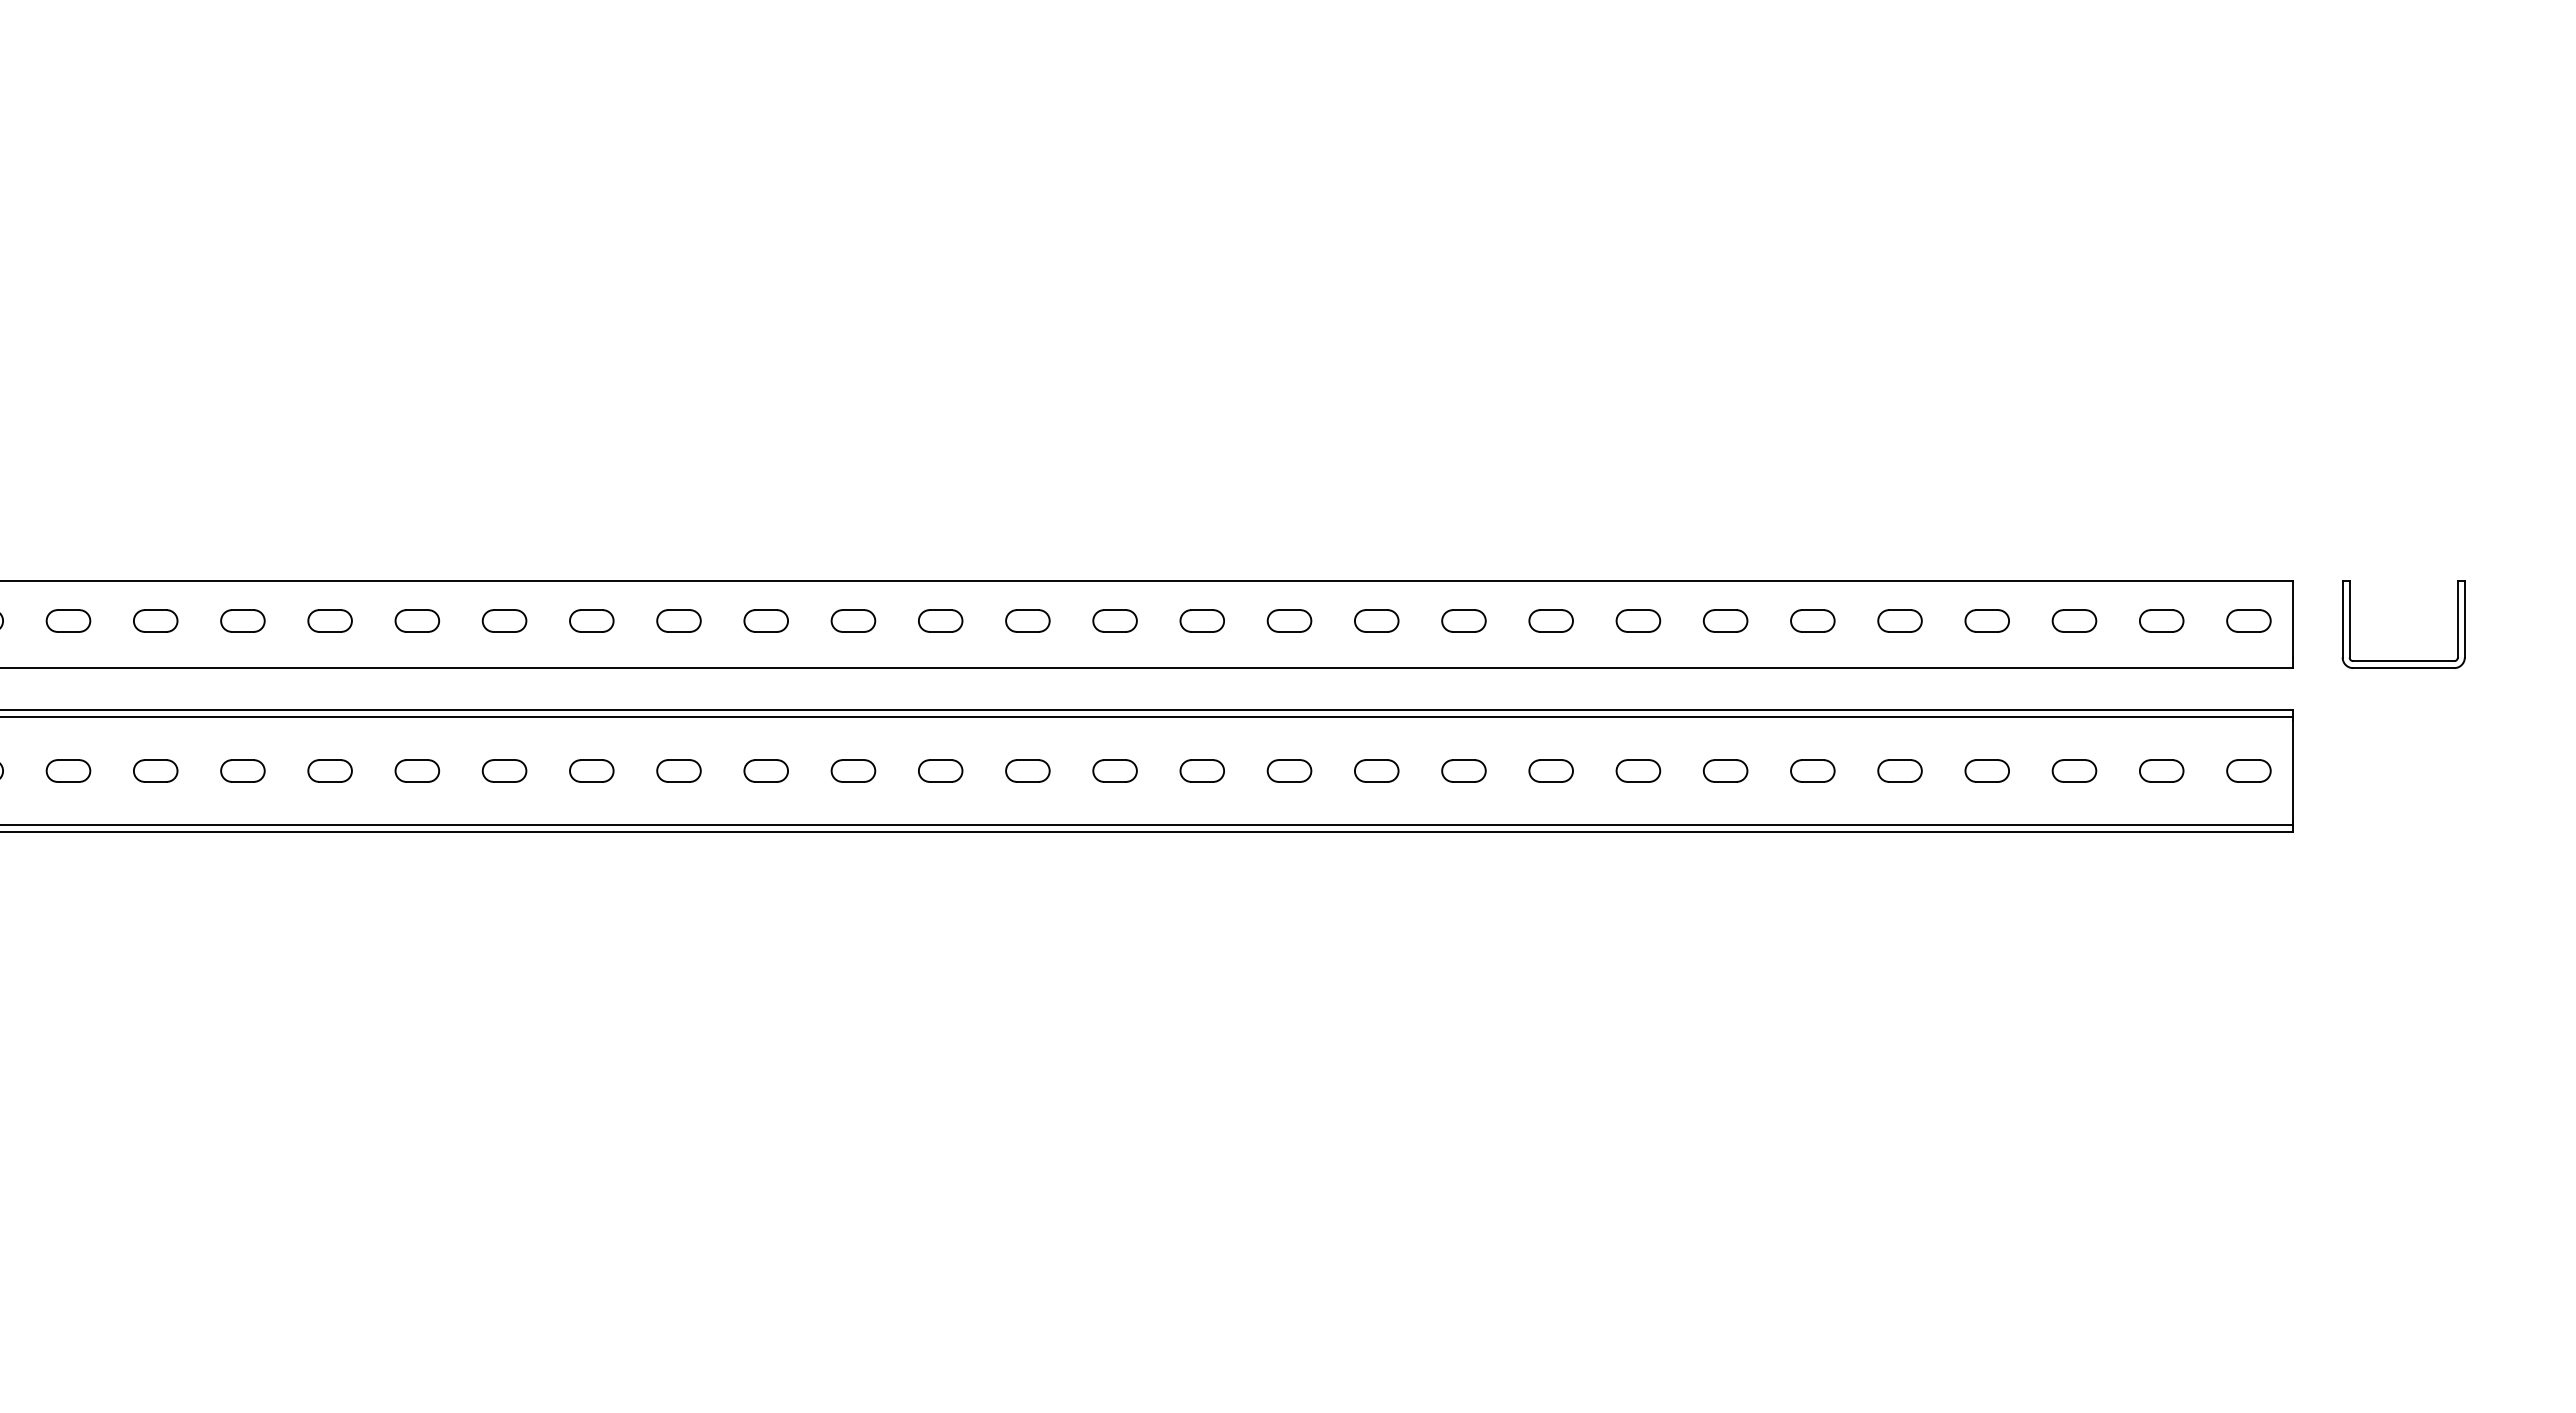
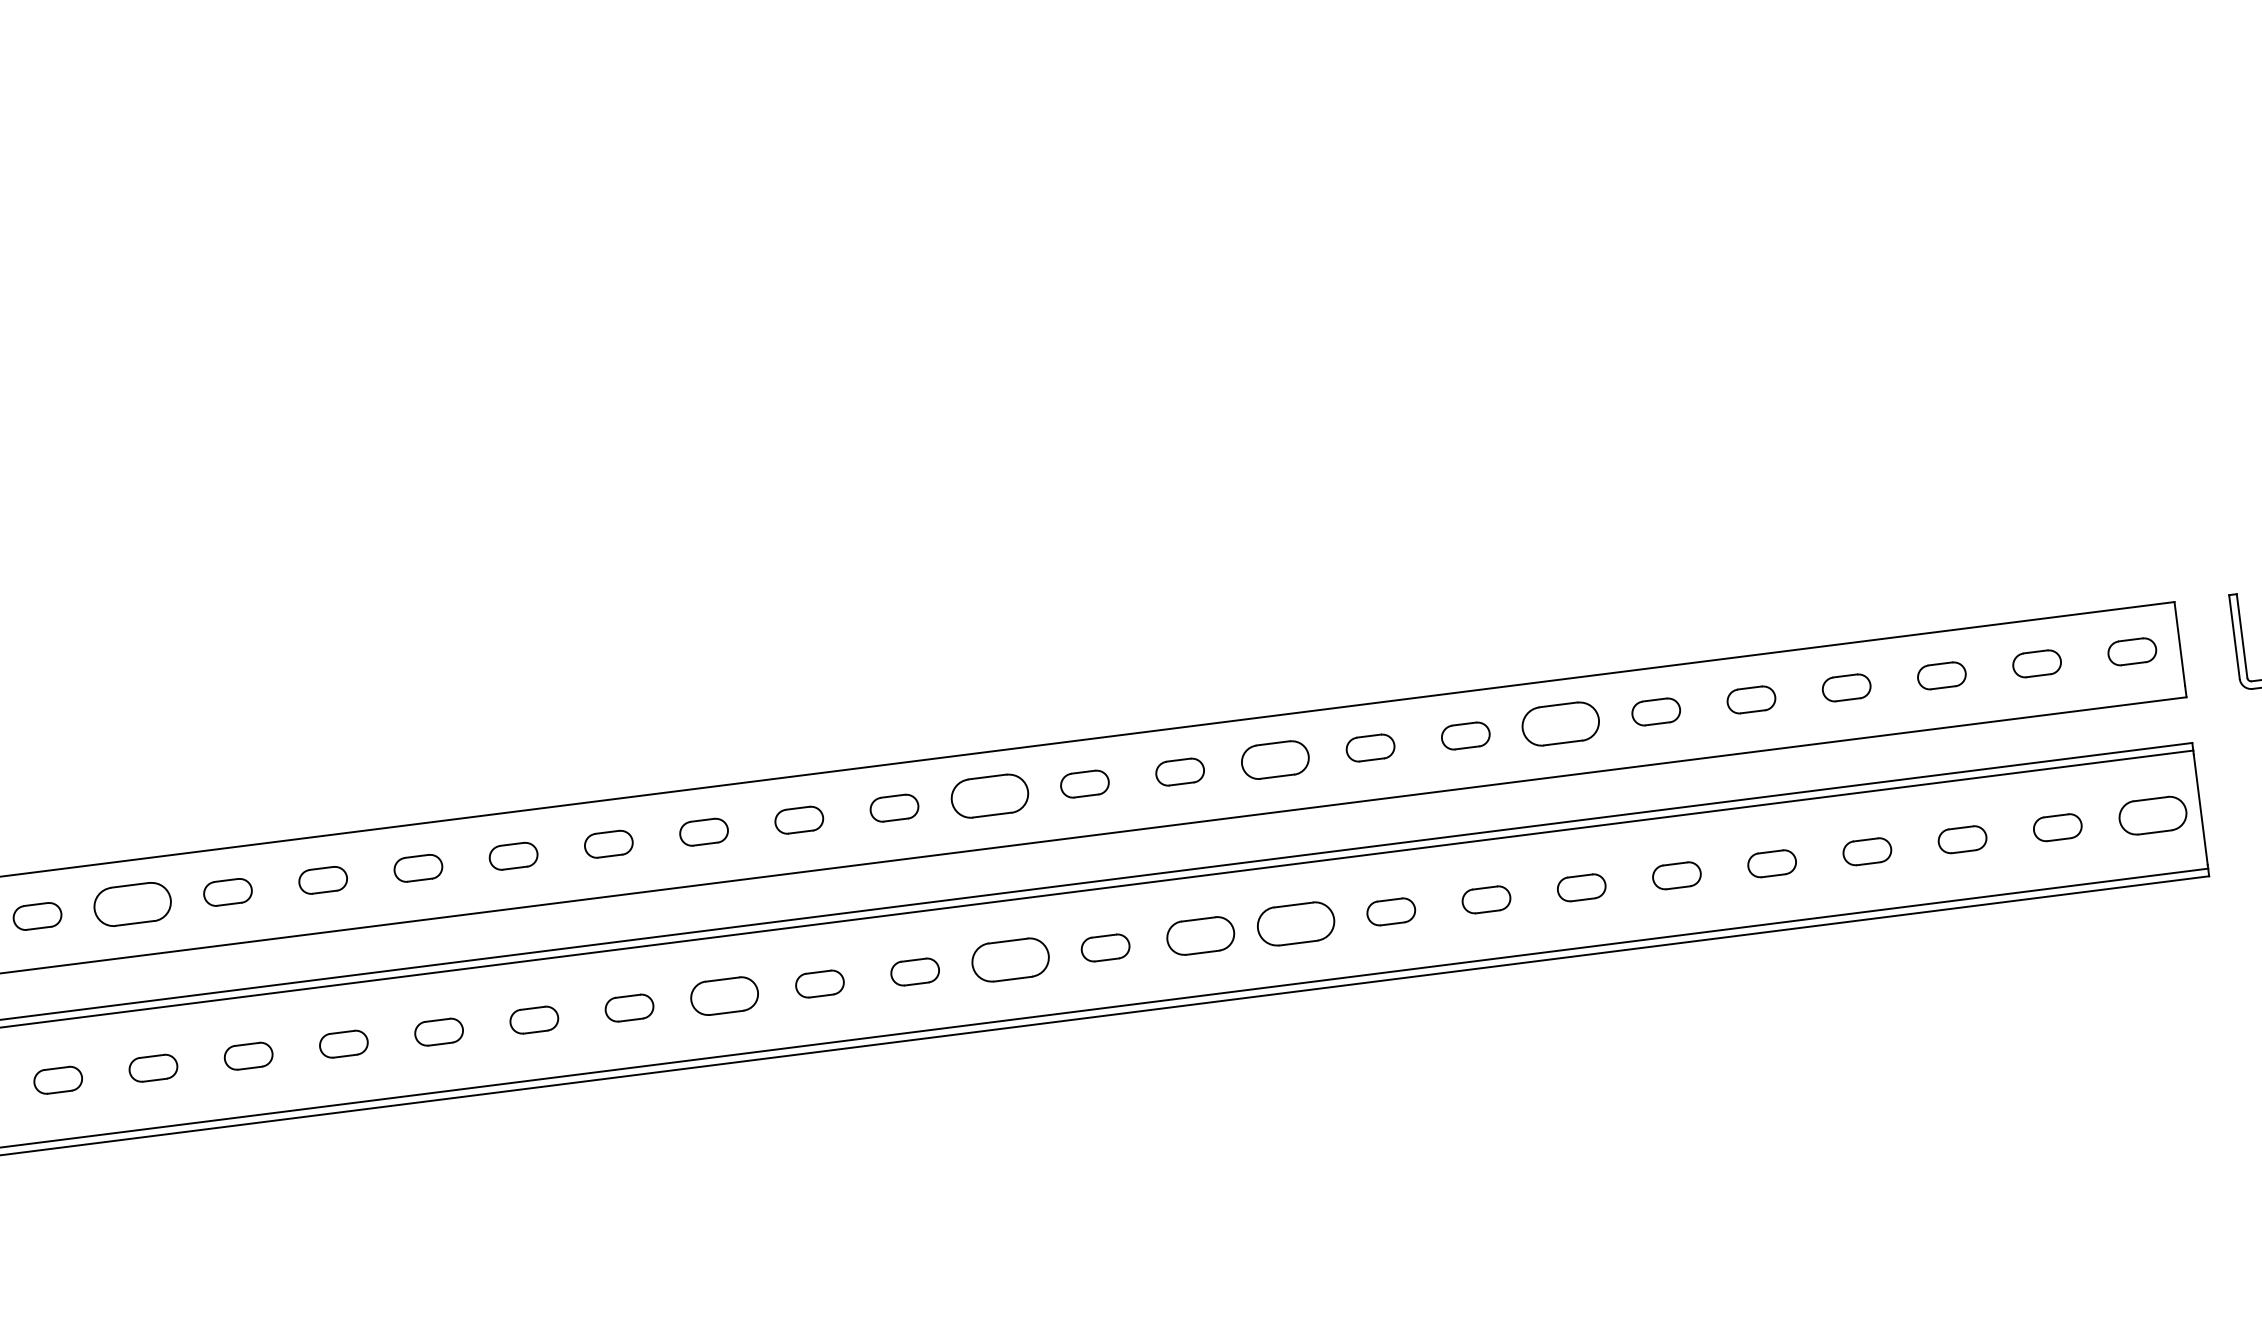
part: (417, 620) -> (132, 903), size x1.6
part: (1201, 620) -> (988, 795), size x1.6
part: (1463, 620) -> (1274, 759), size x1.4
part: (1725, 620) -> (1560, 723), size x1.6
part: (940, 770) -> (724, 995), size x1.4
part: (1201, 770) -> (1009, 959), size x1.6
part: (1376, 770) -> (1200, 935), size x1.4
part: (1463, 770) -> (1295, 923), size x1.6
part: (2248, 770) -> (2152, 815), size x1.4

